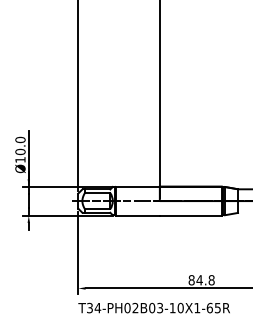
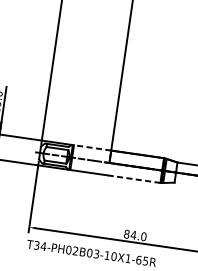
line: (137, 186) -> (92, 147), solid -> dashed
line: (190, 215) -> (133, 179), solid -> dashed
text: (211, 280) -> (143, 236), 84.8 -> 84.0

